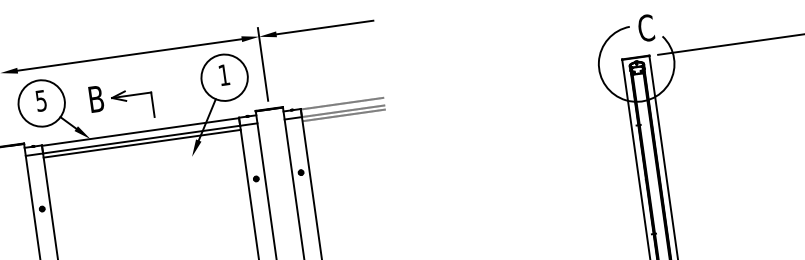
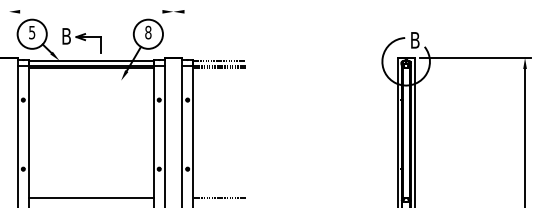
text: (646, 26) -> (415, 39), C -> B
line: (325, 27) -> (215, 11), removed
line: (130, 54) -> (91, 11), removed
line: (263, 64) -> (173, 29), removed
text: (224, 74) -> (148, 32), 1 -> 8

